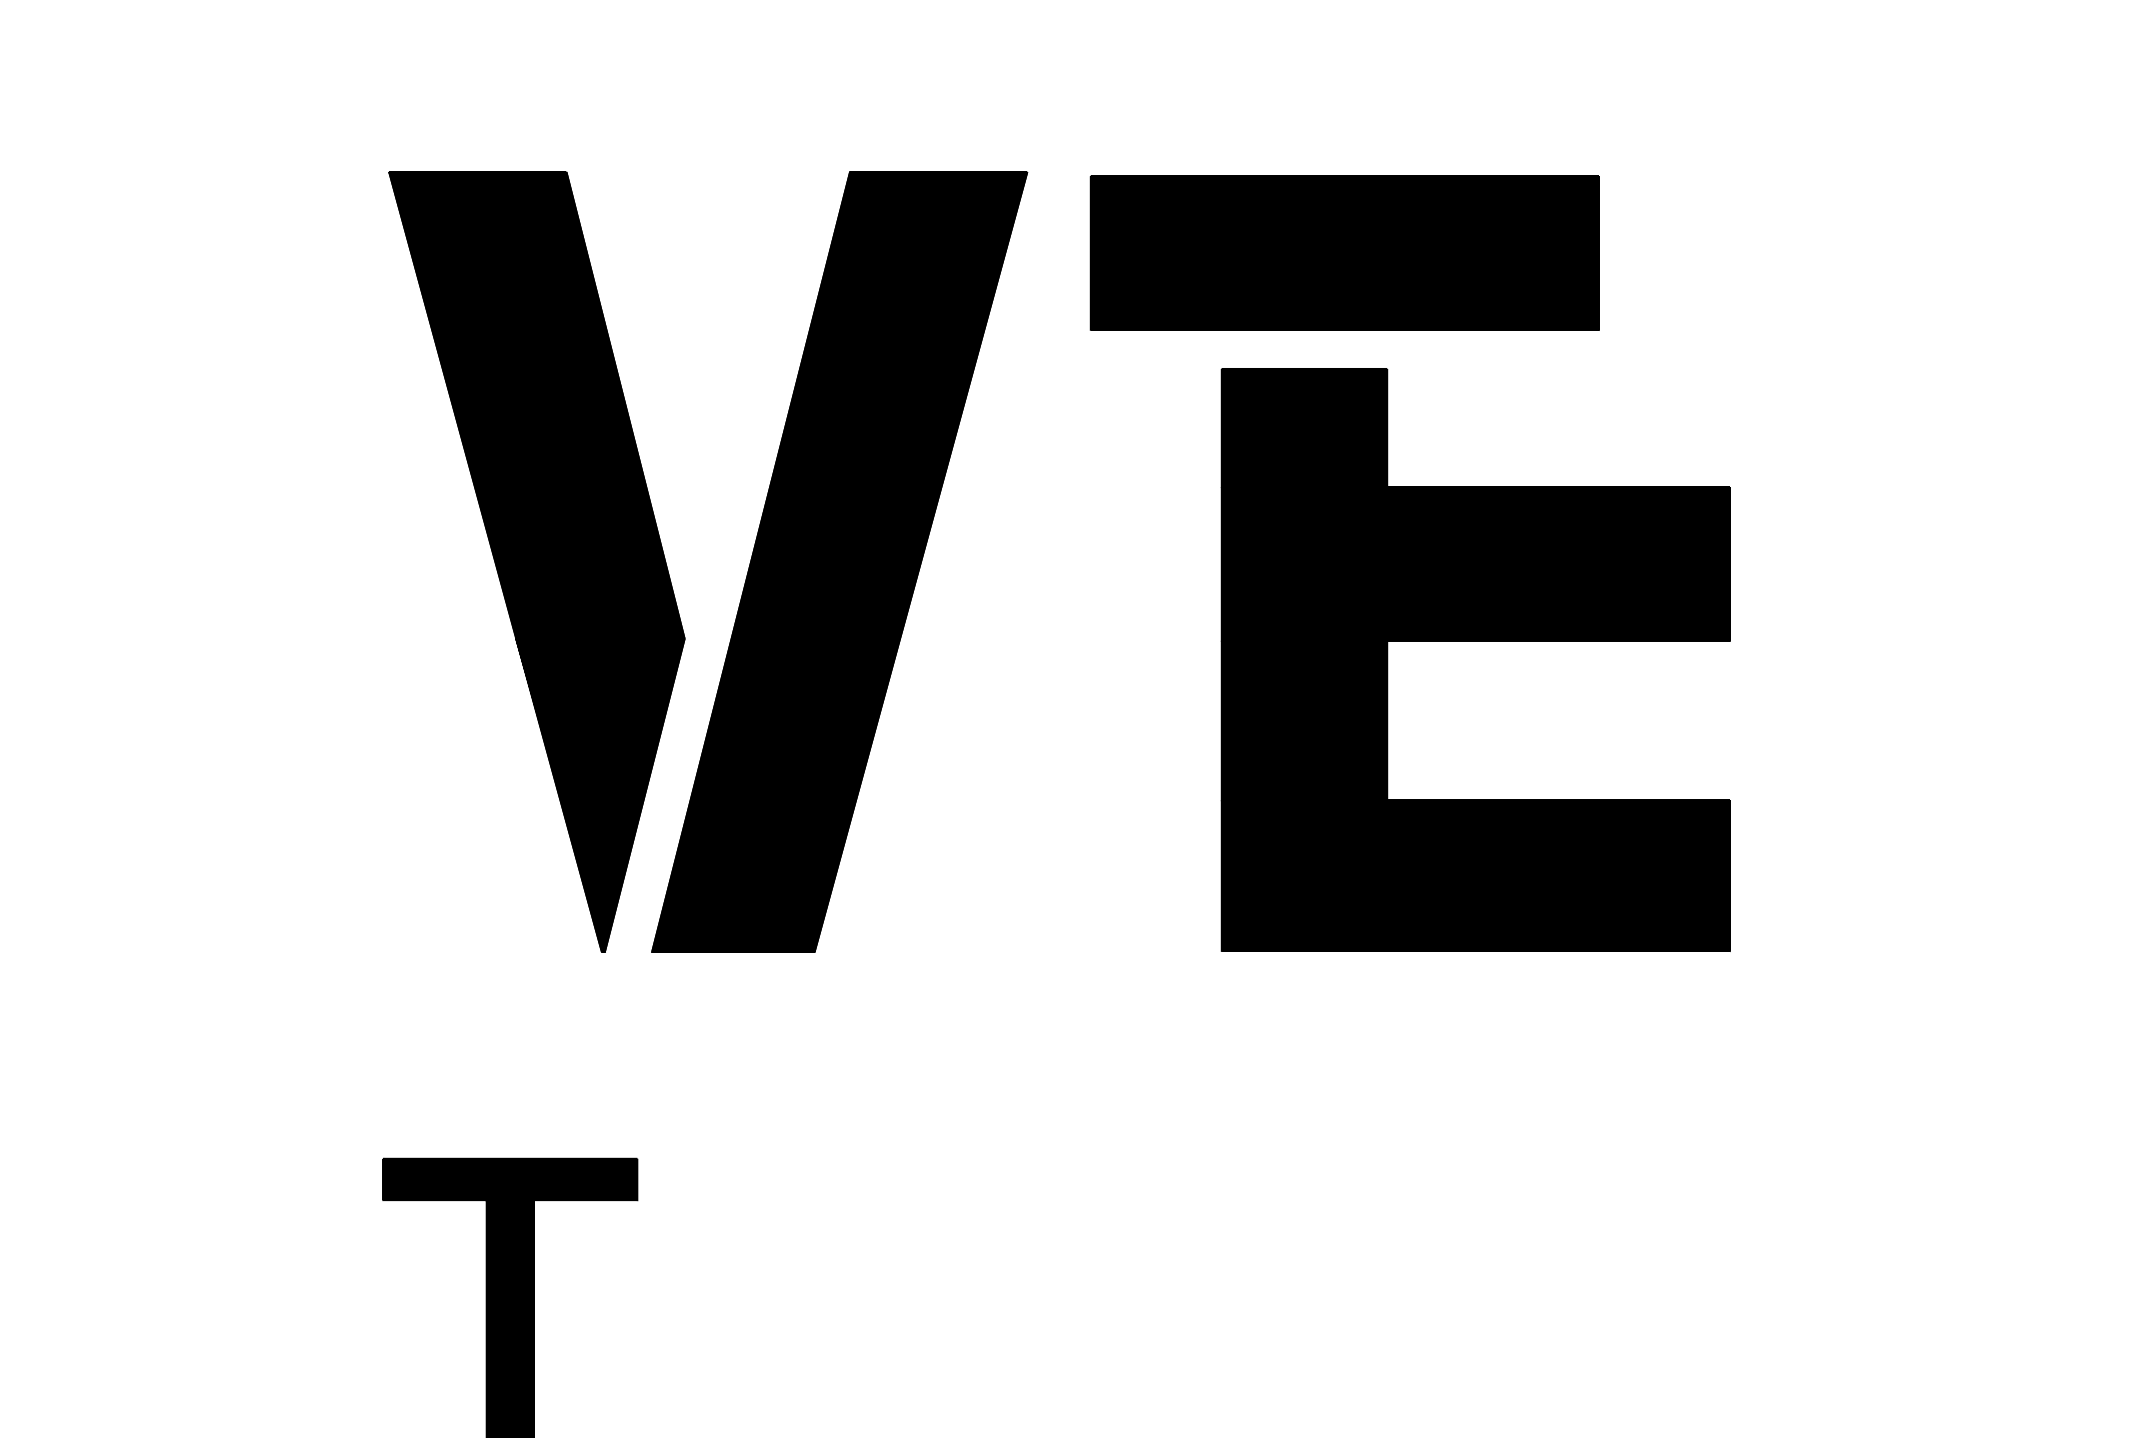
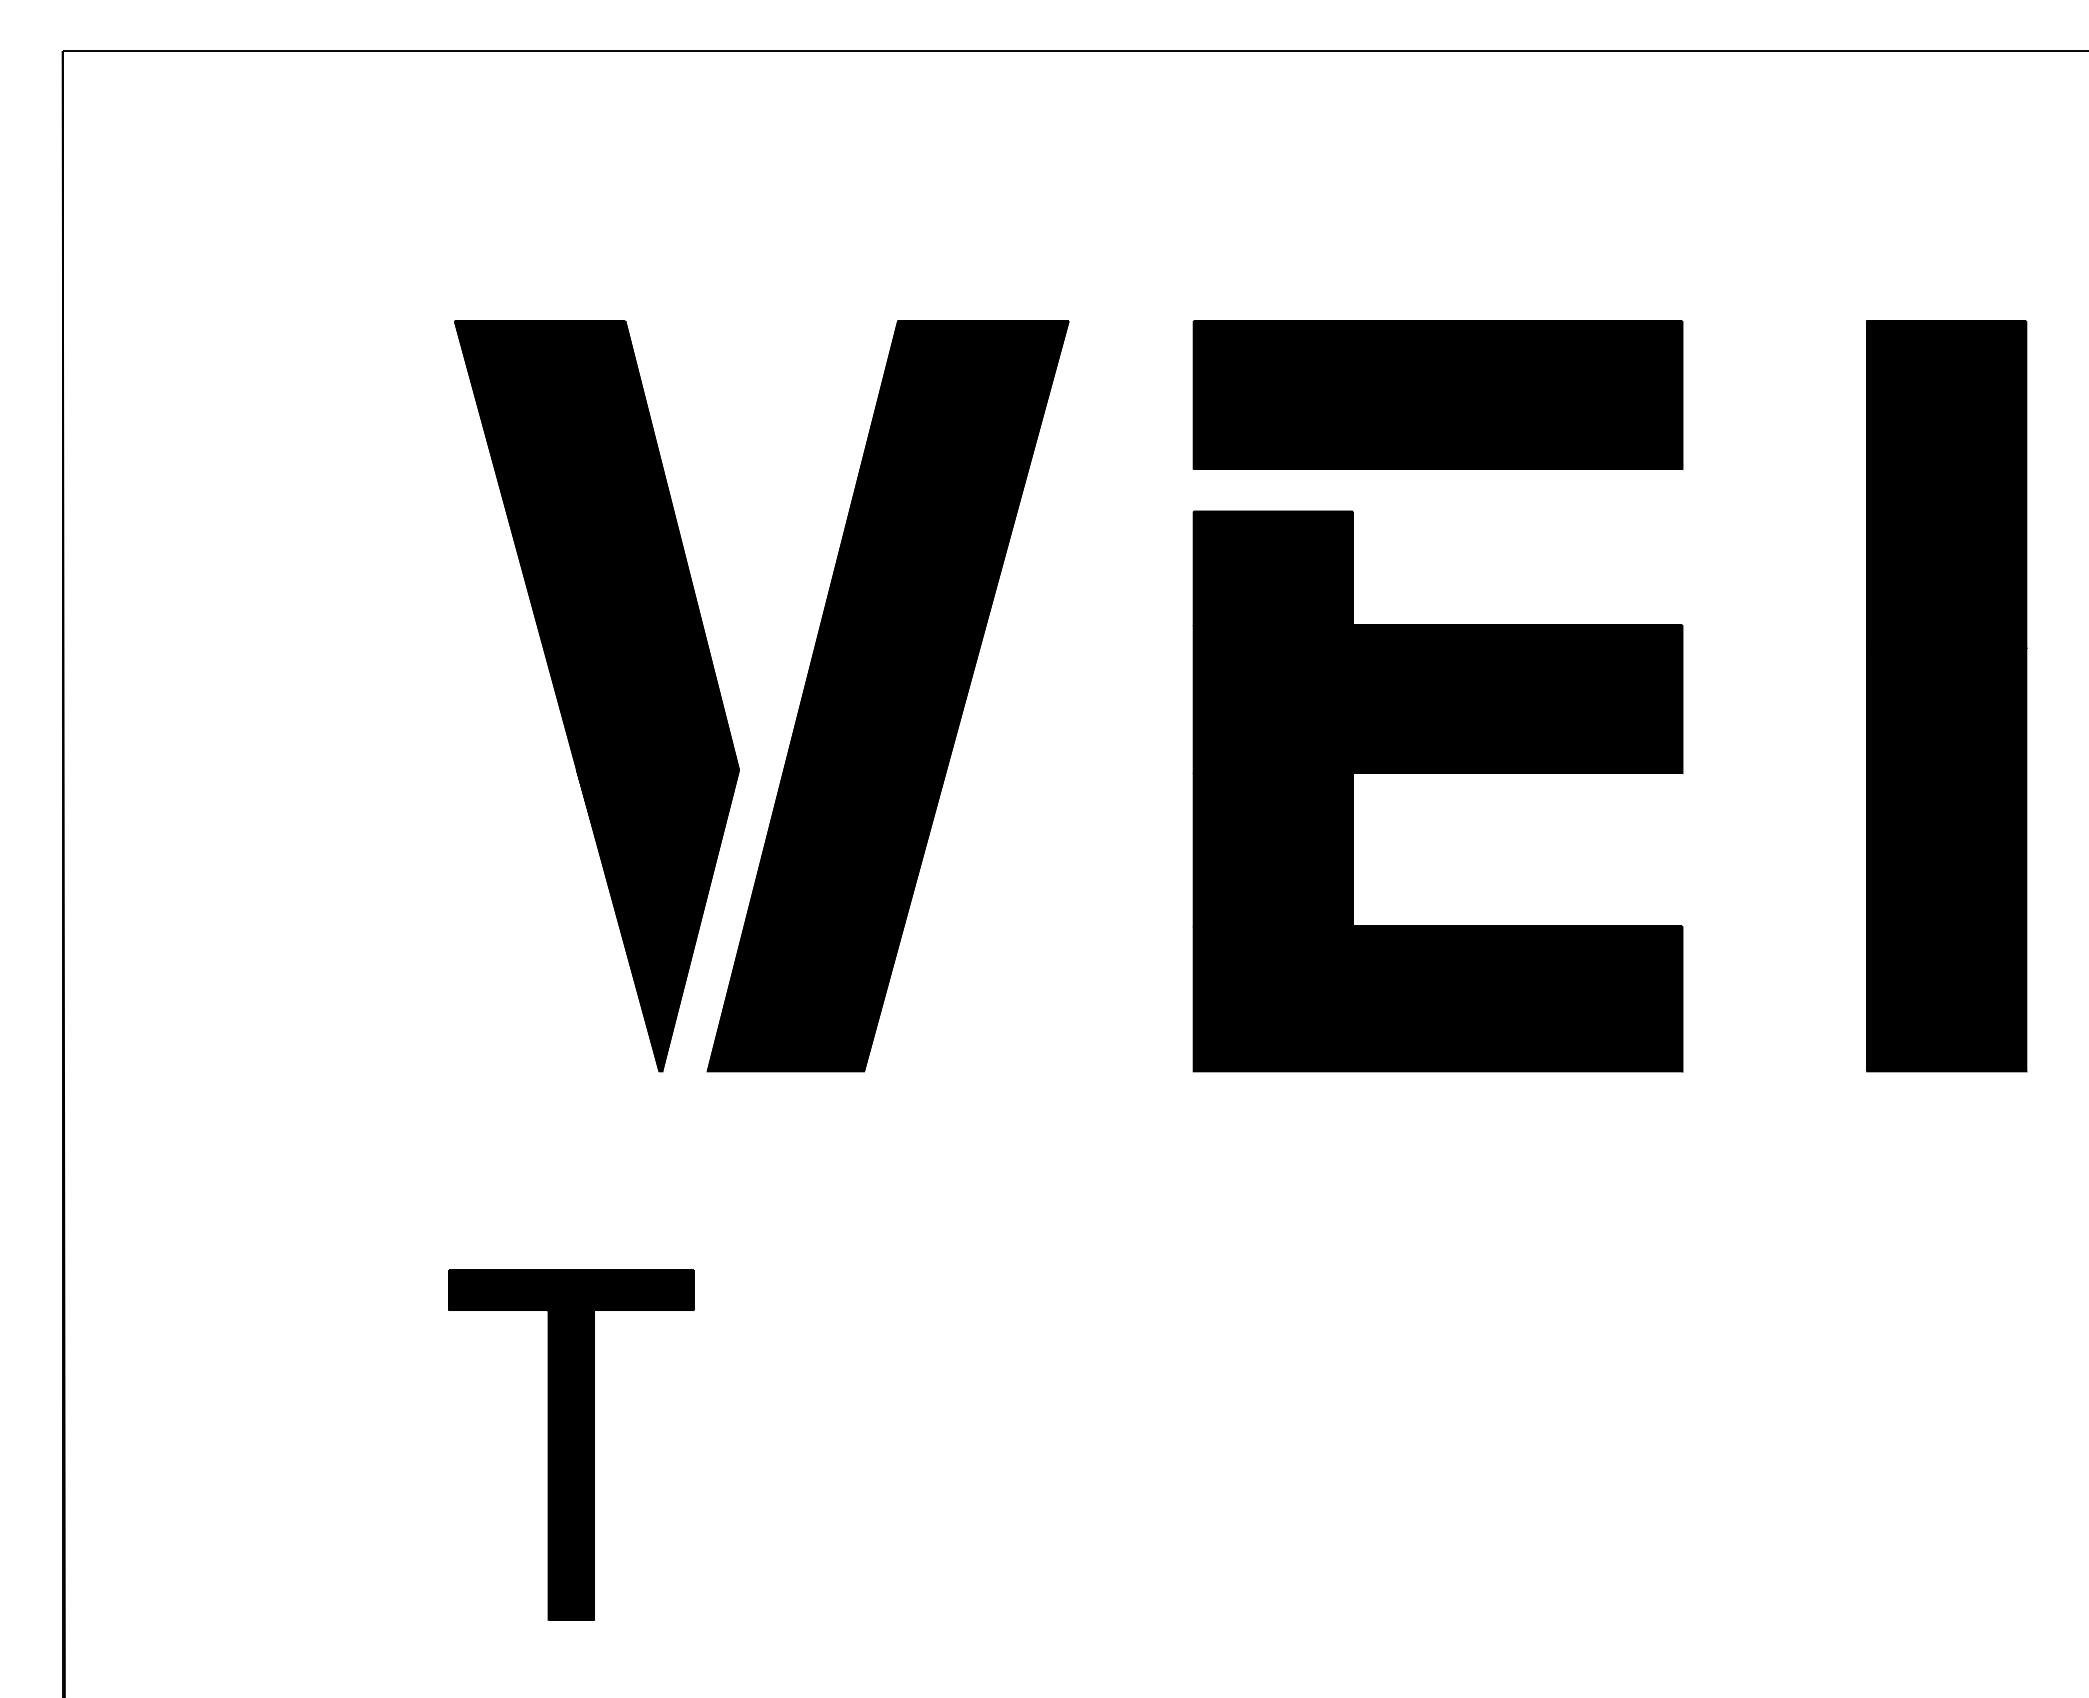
part: (1344, 252) -> (1437, 394), moved
part: (1939, 562) -> (1946, 696), added
part: (1475, 641) -> (1437, 773), moved

